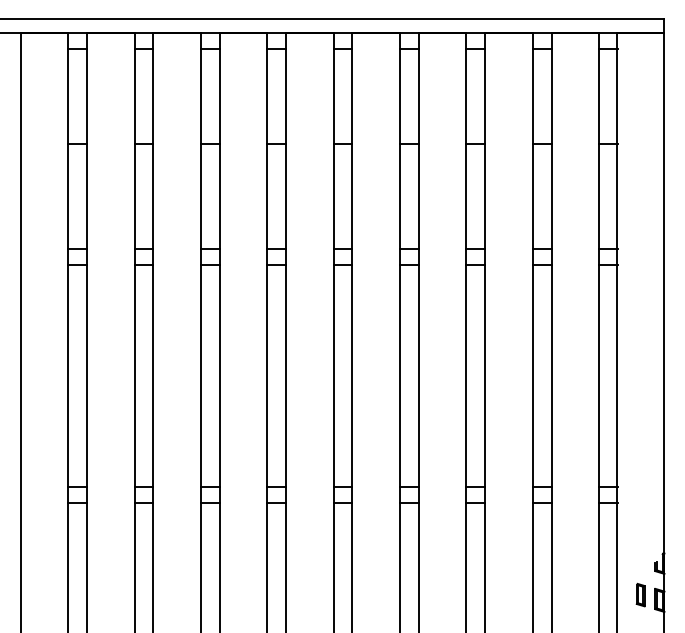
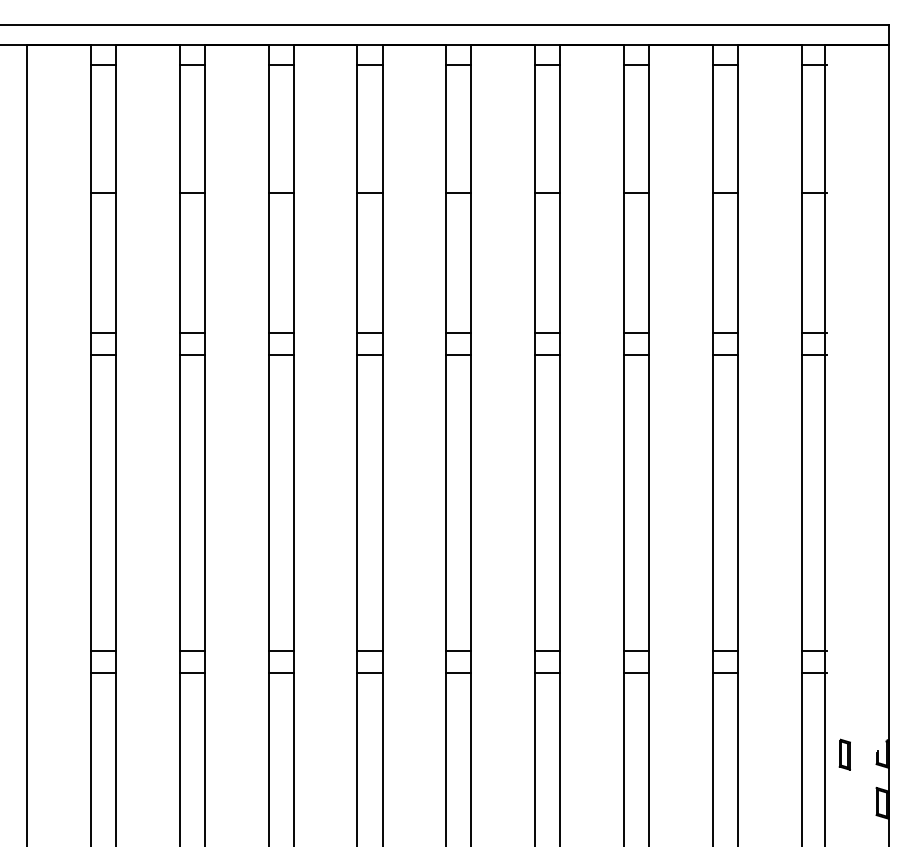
part: (640, 594) -> (844, 753), moved

